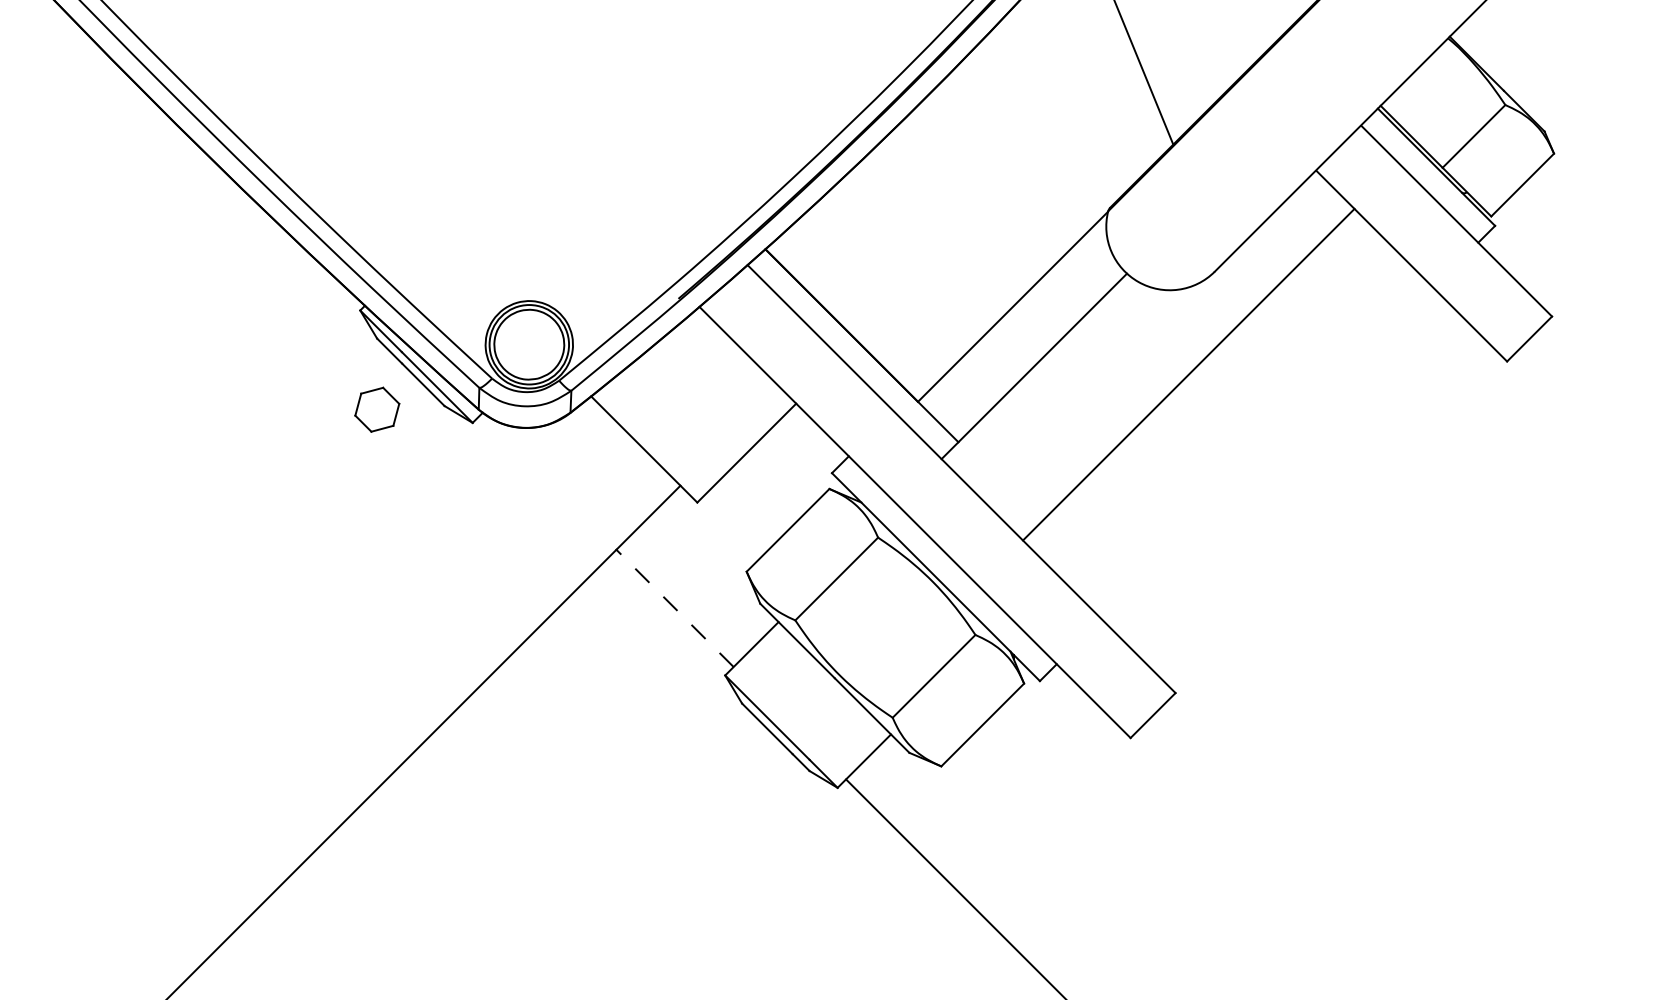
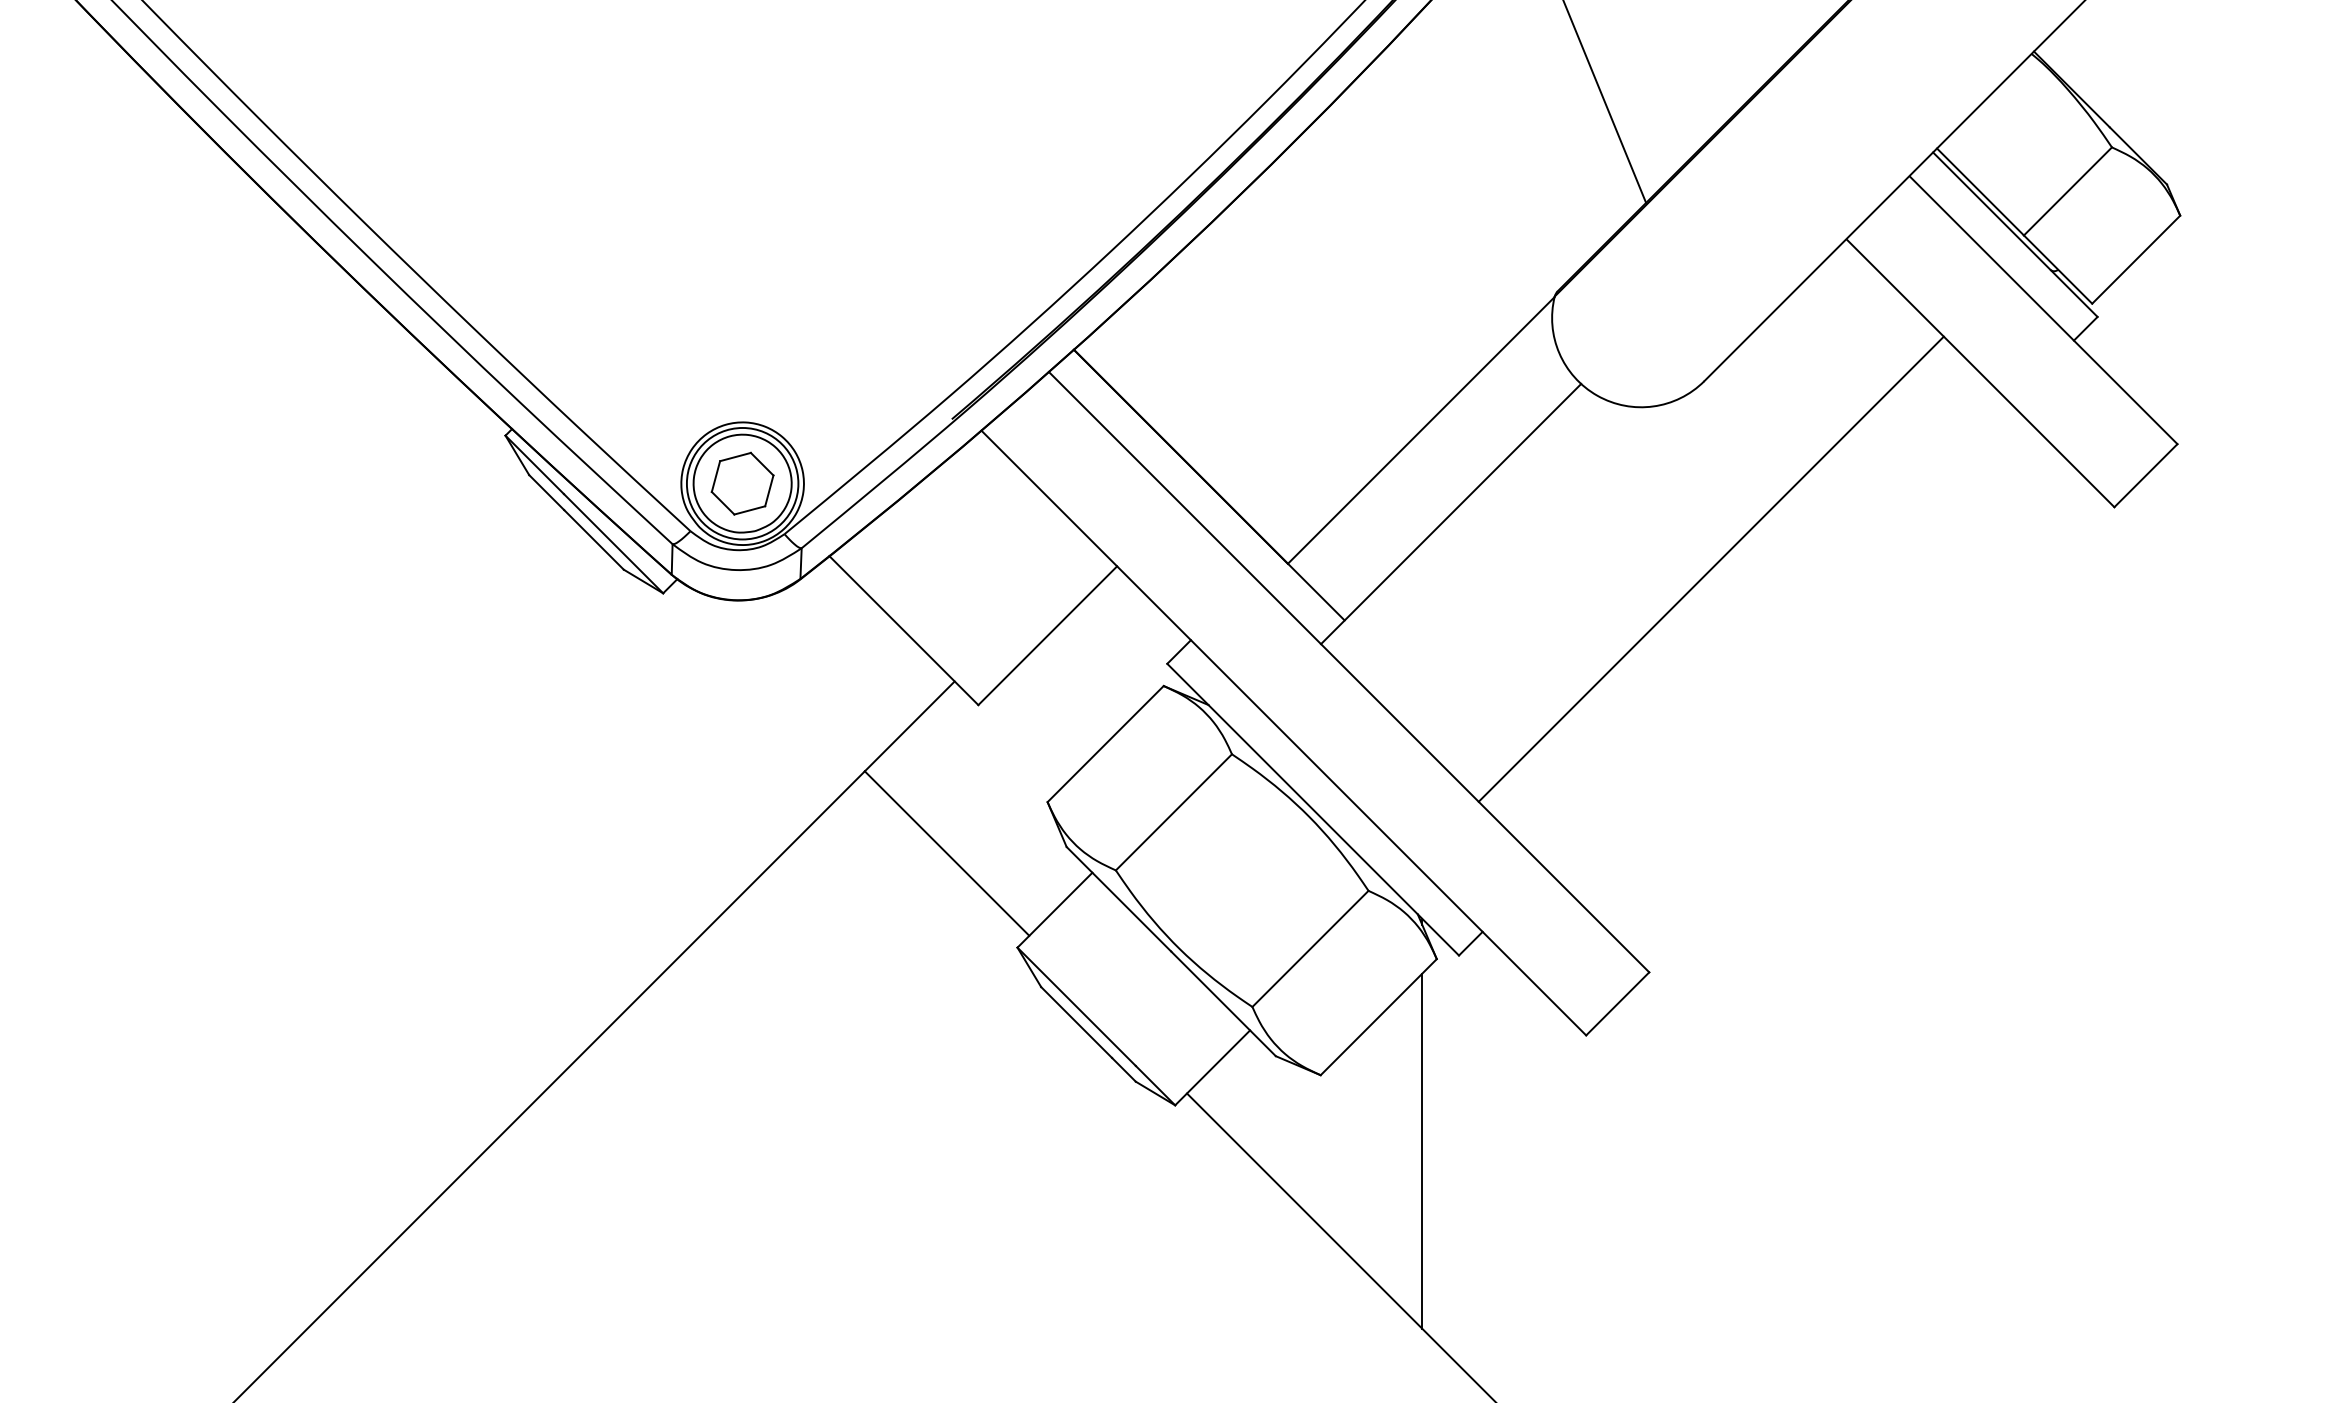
line: (1188, 374) -> (1710, 568), moved
part: (377, 409) -> (742, 483), moved
line: (675, 608) -> (947, 853), dashed -> solid
line: (1013, 820) -> (1421, 1151), added

